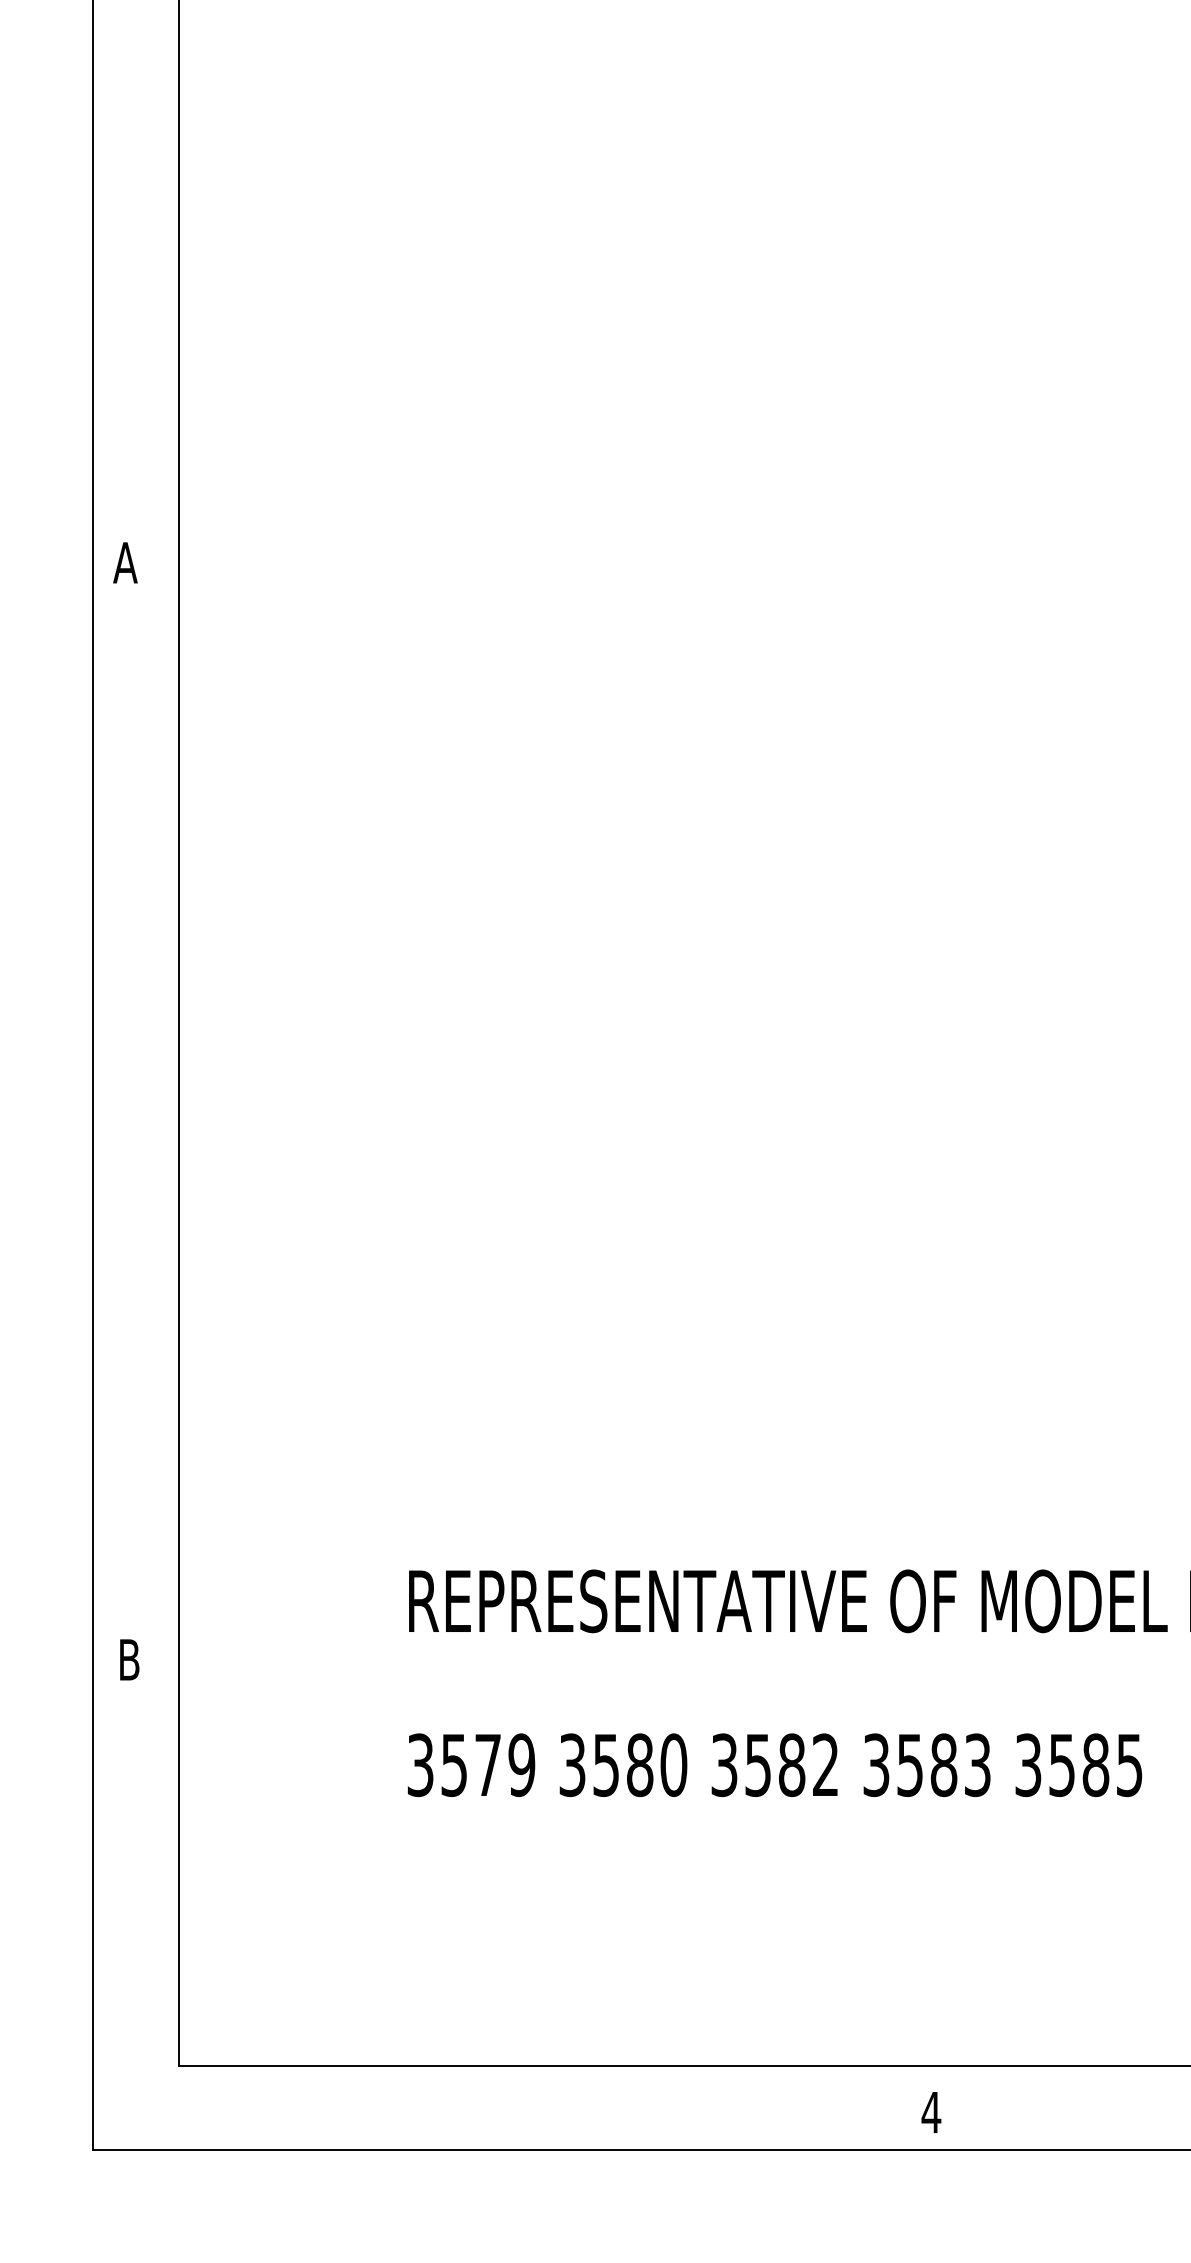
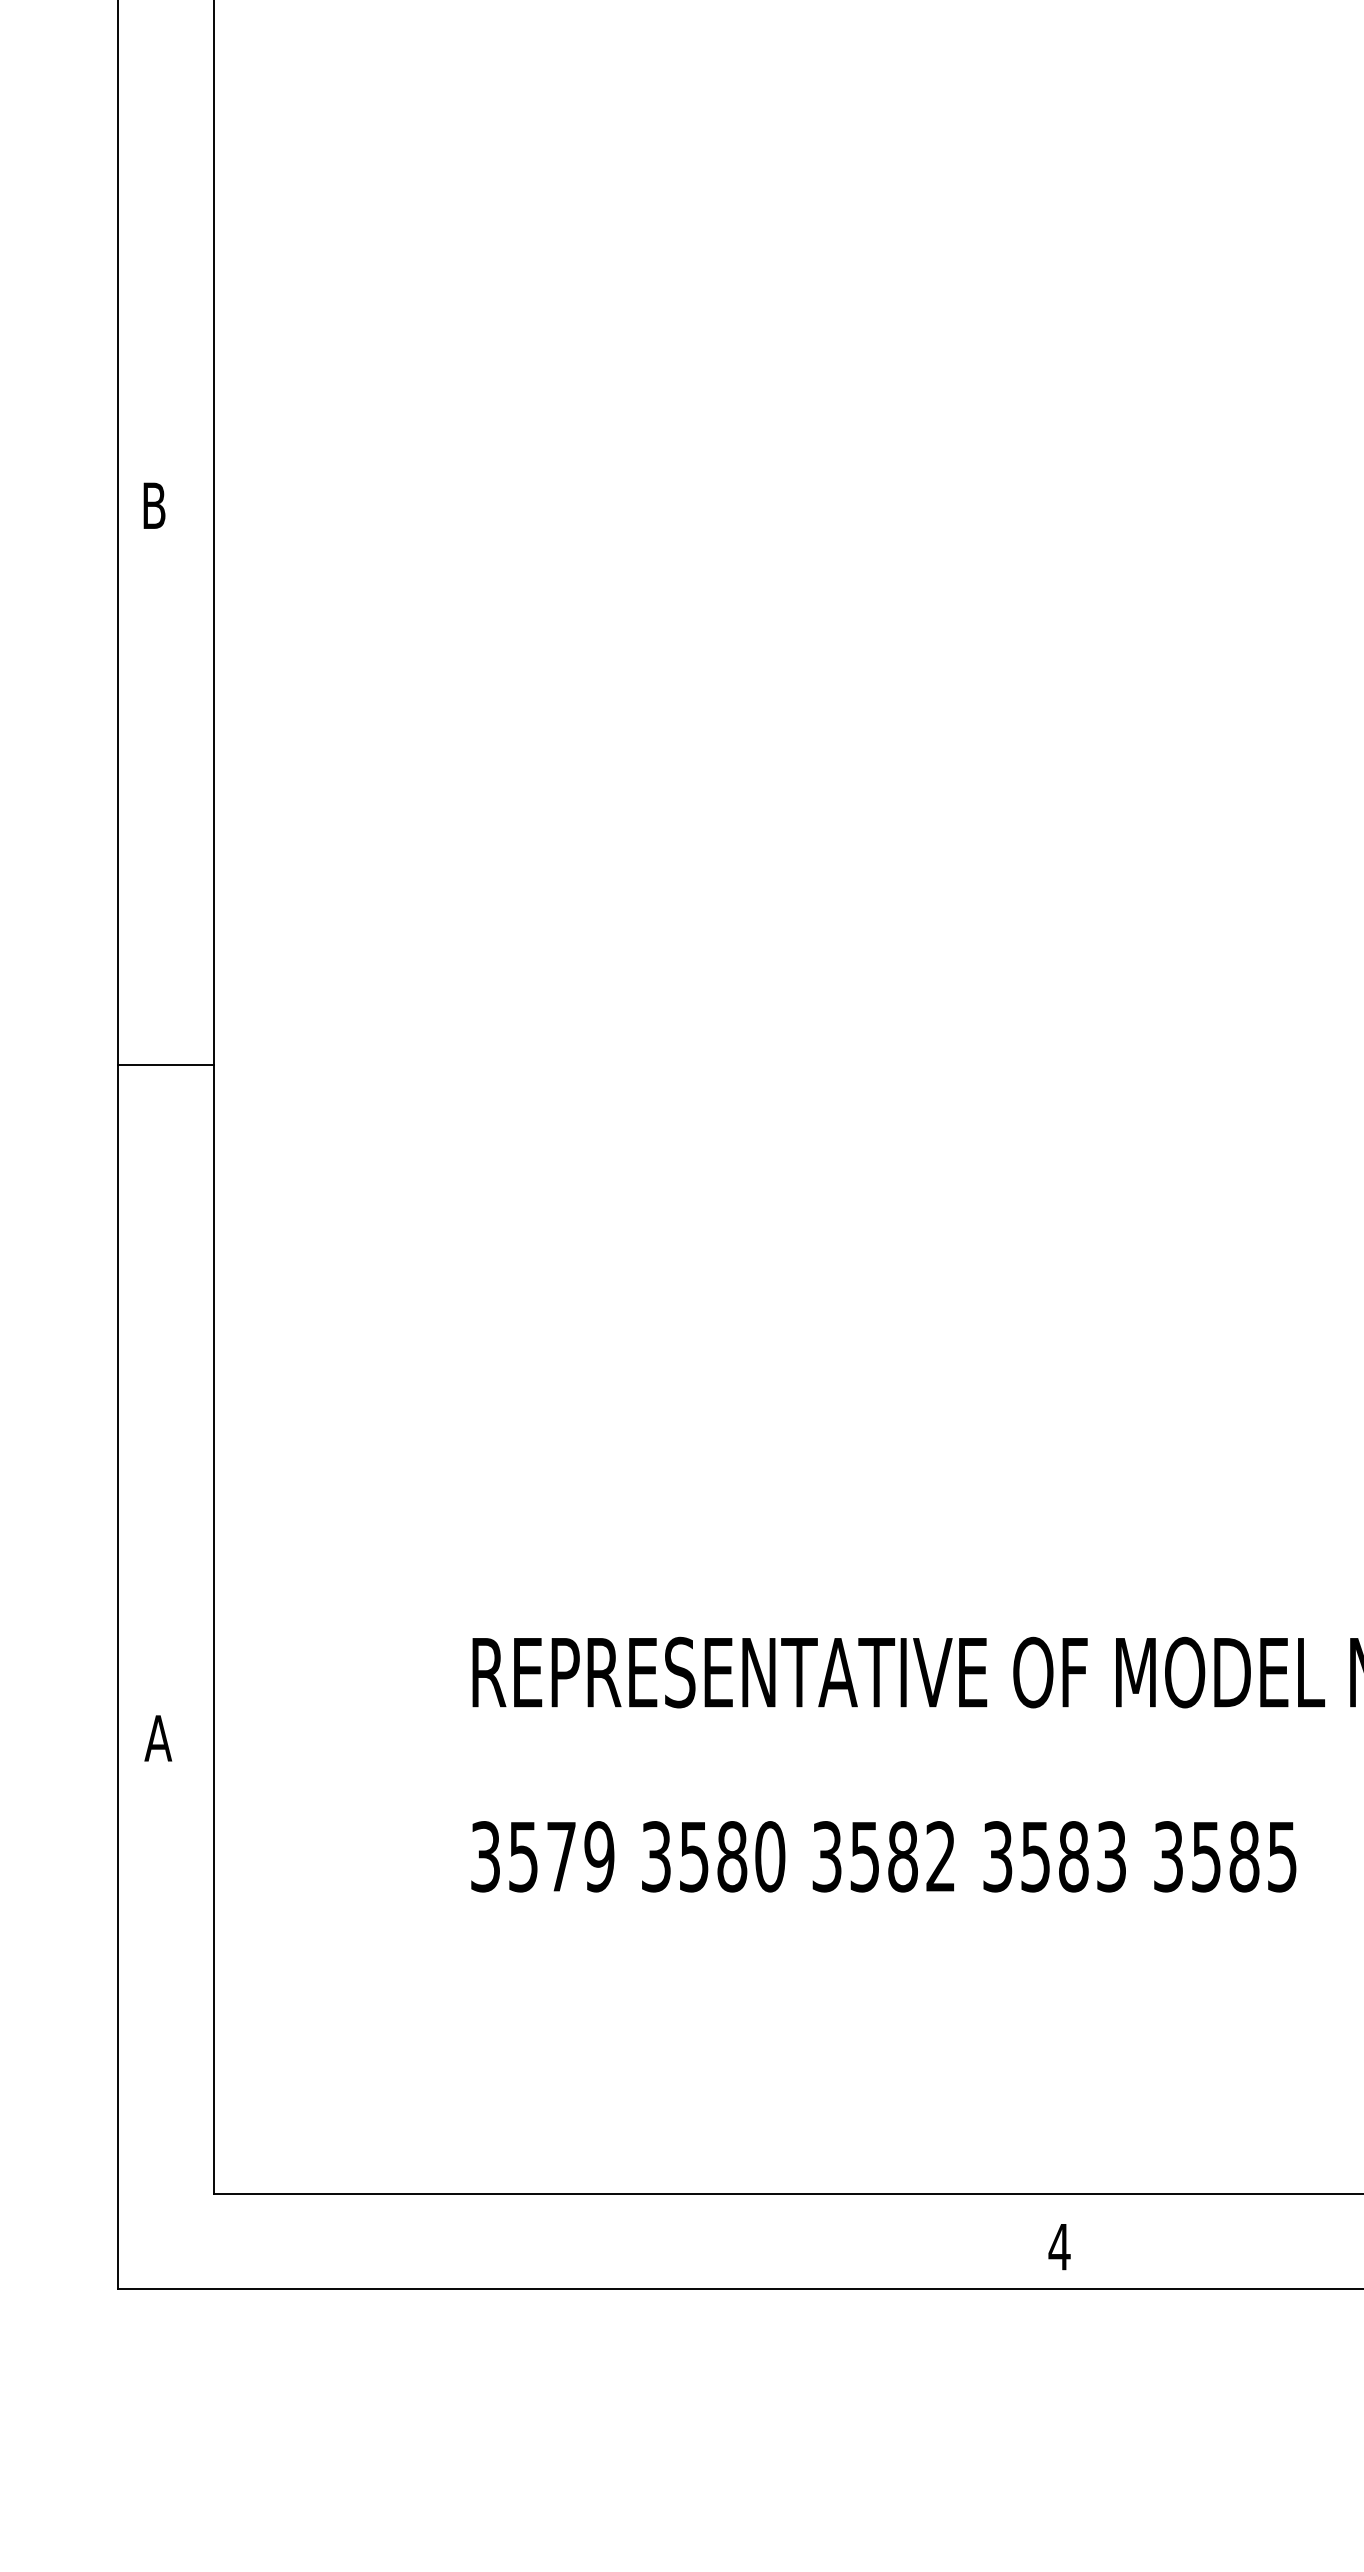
text: (125, 562) -> (153, 505), A -> B
line: (136, 1060) -> (166, 1065), added
text: (129, 1659) -> (158, 1738), B -> A

